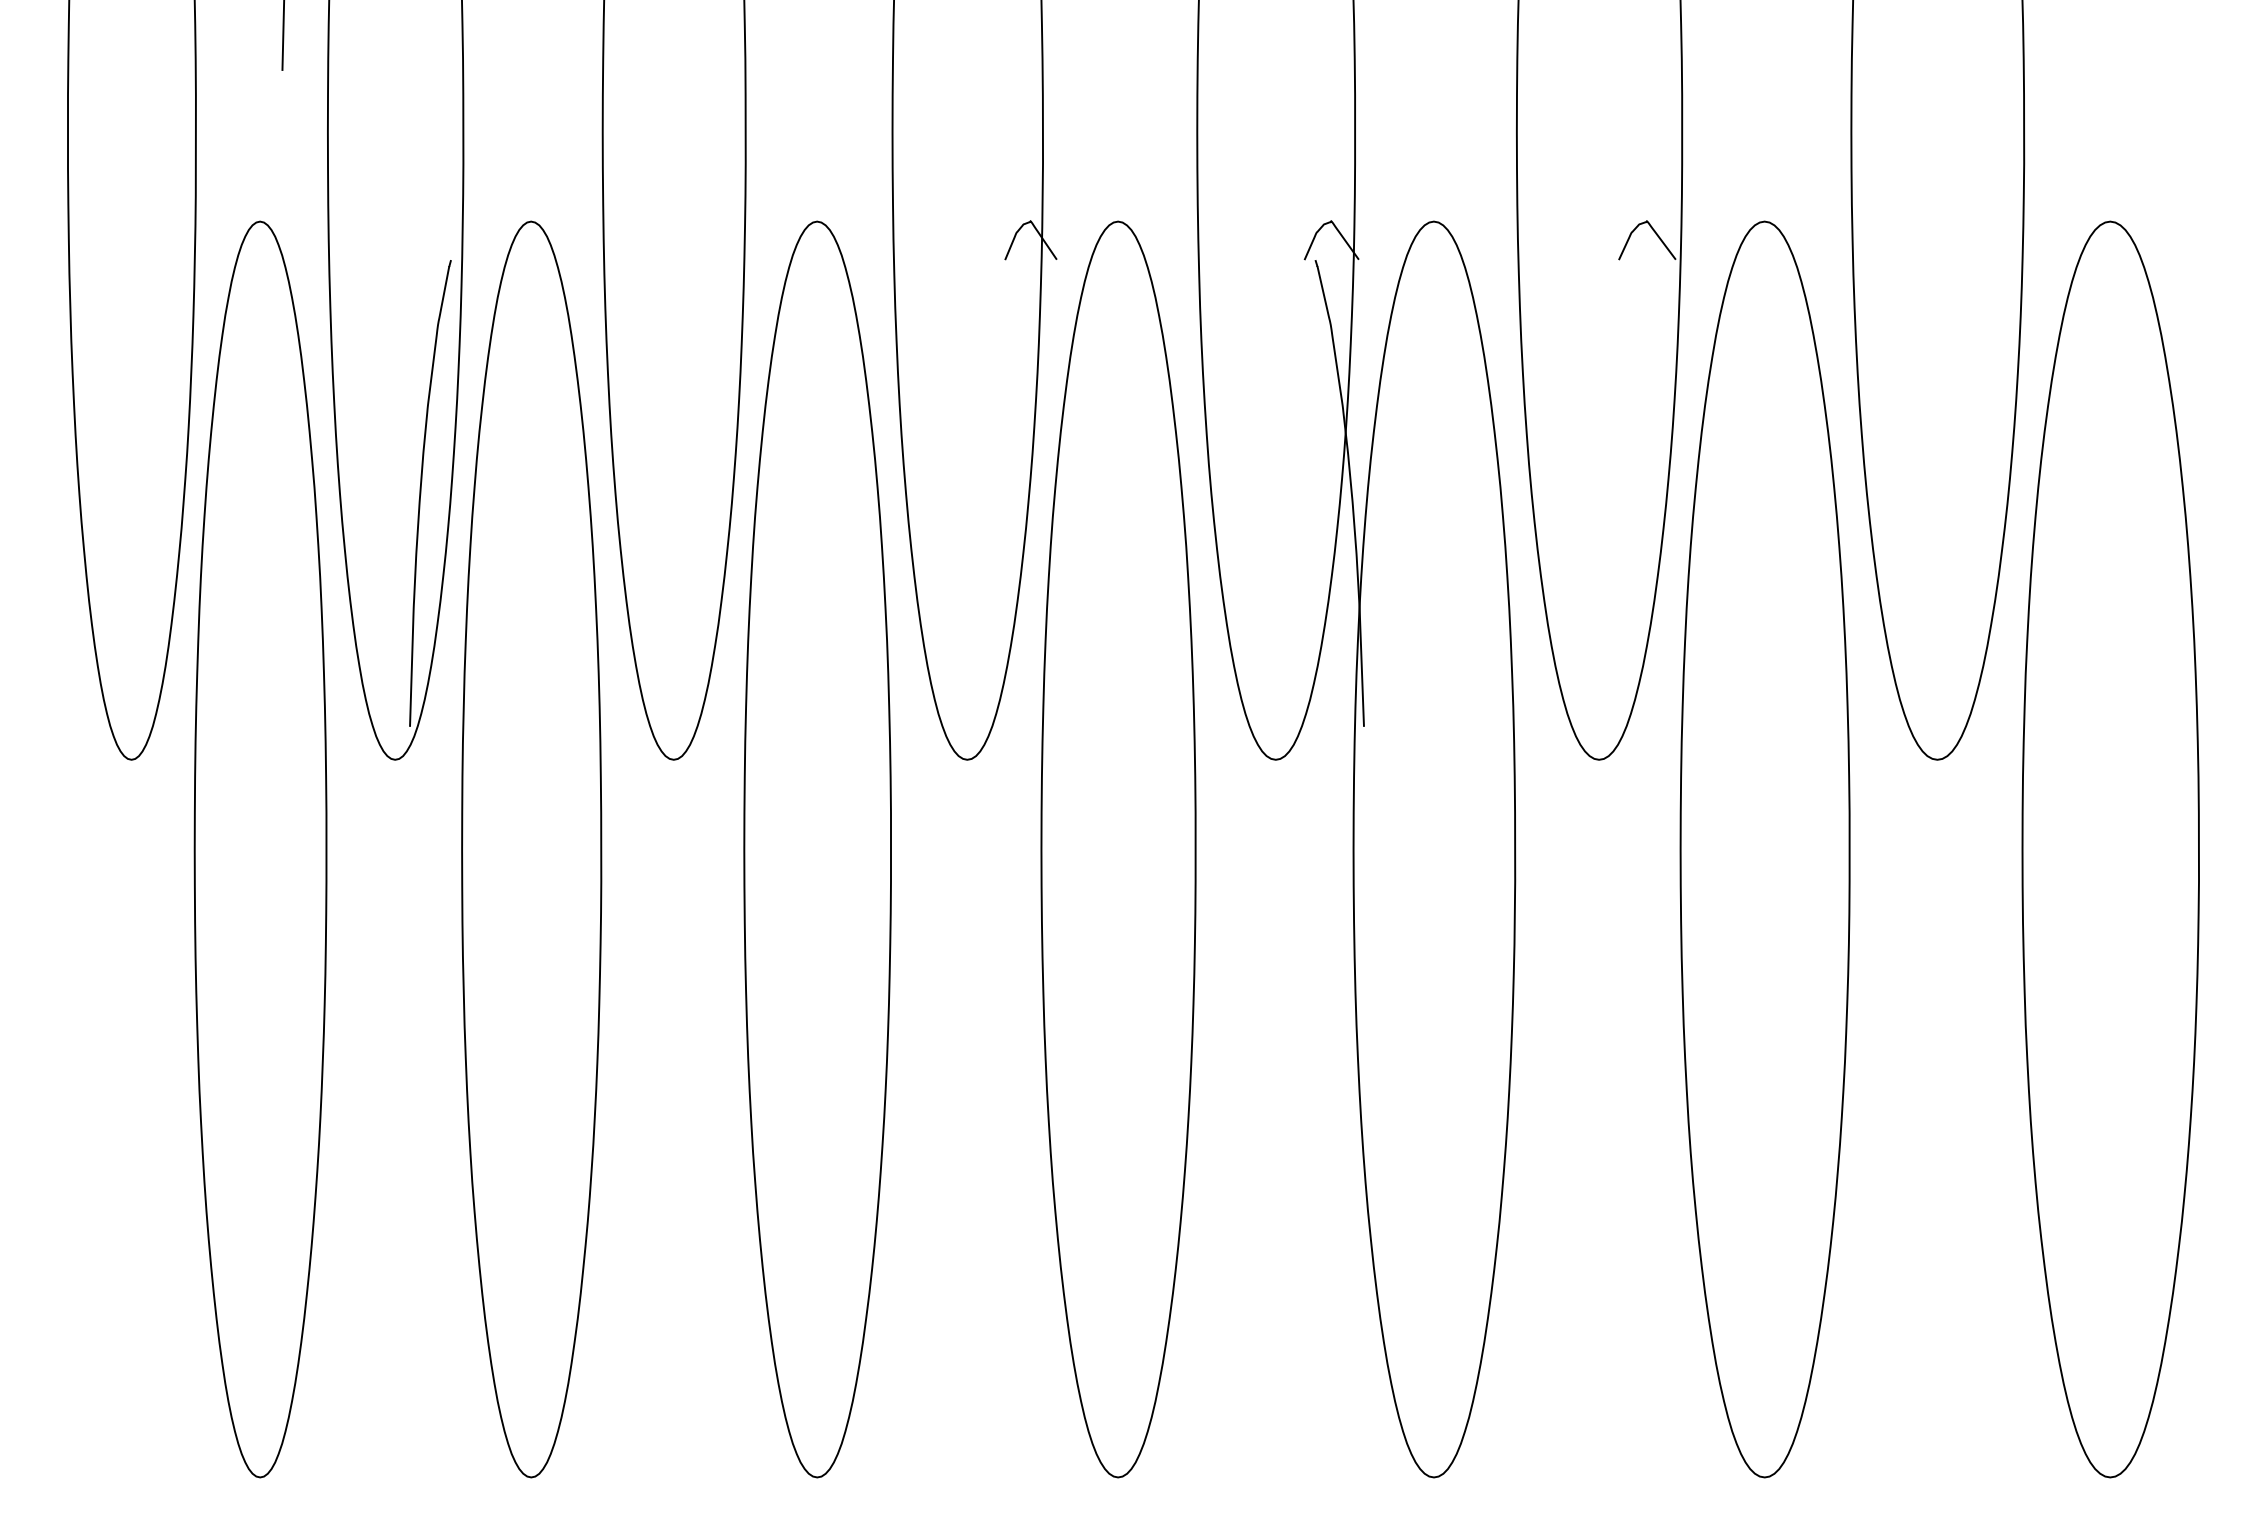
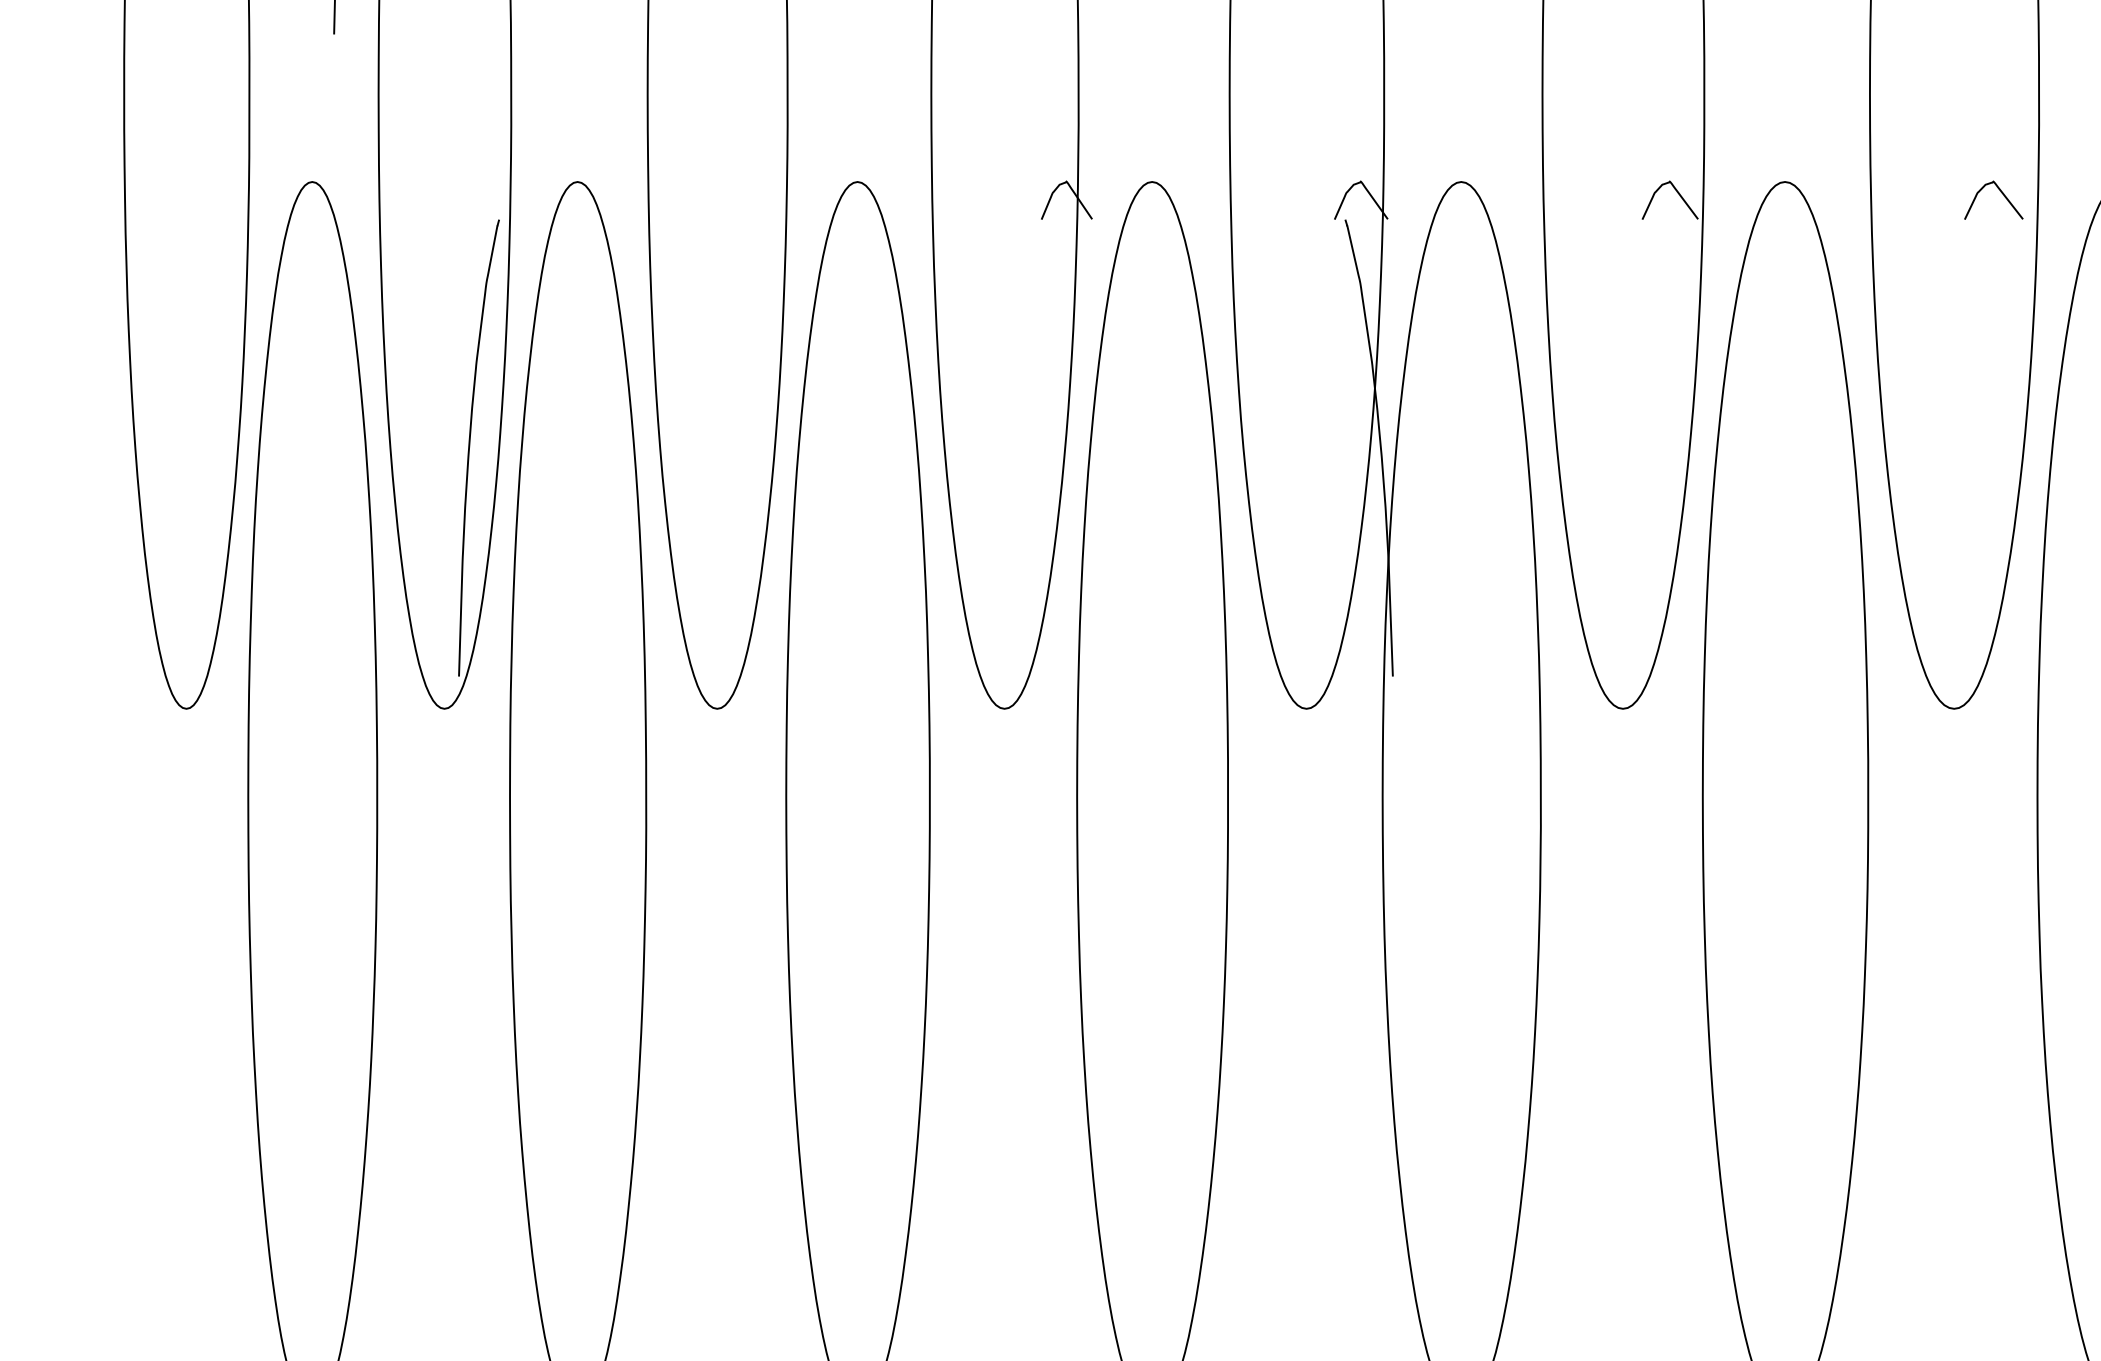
curve: (1986, 234) -> (2002, 194), added

